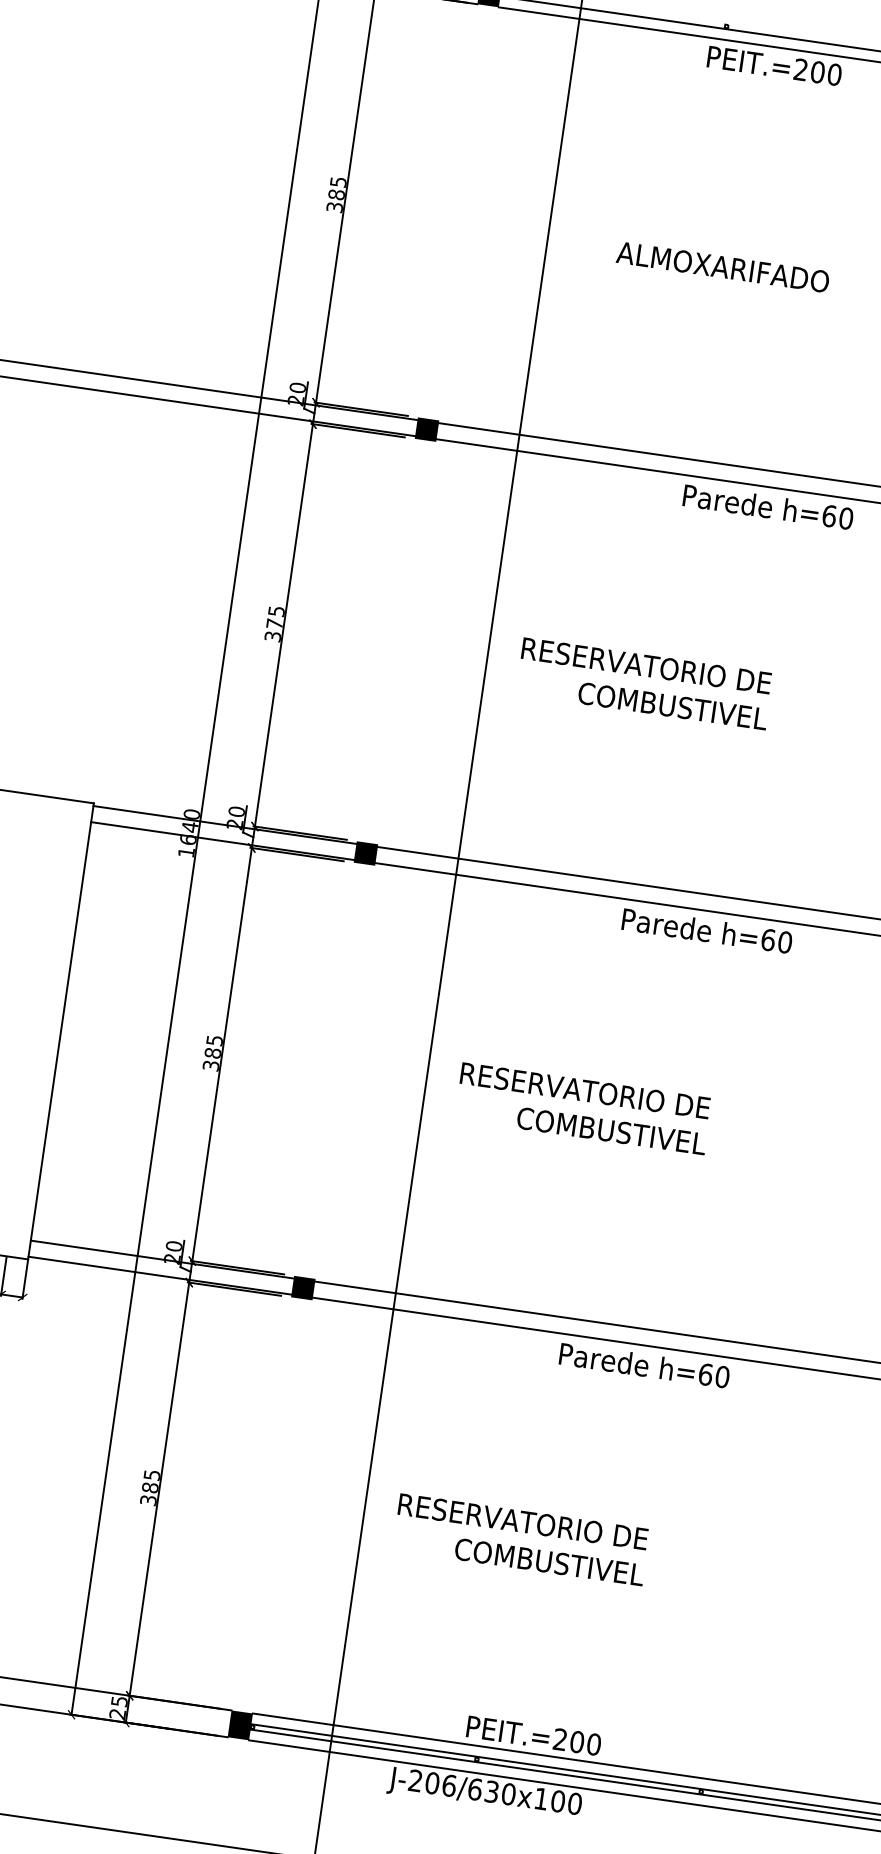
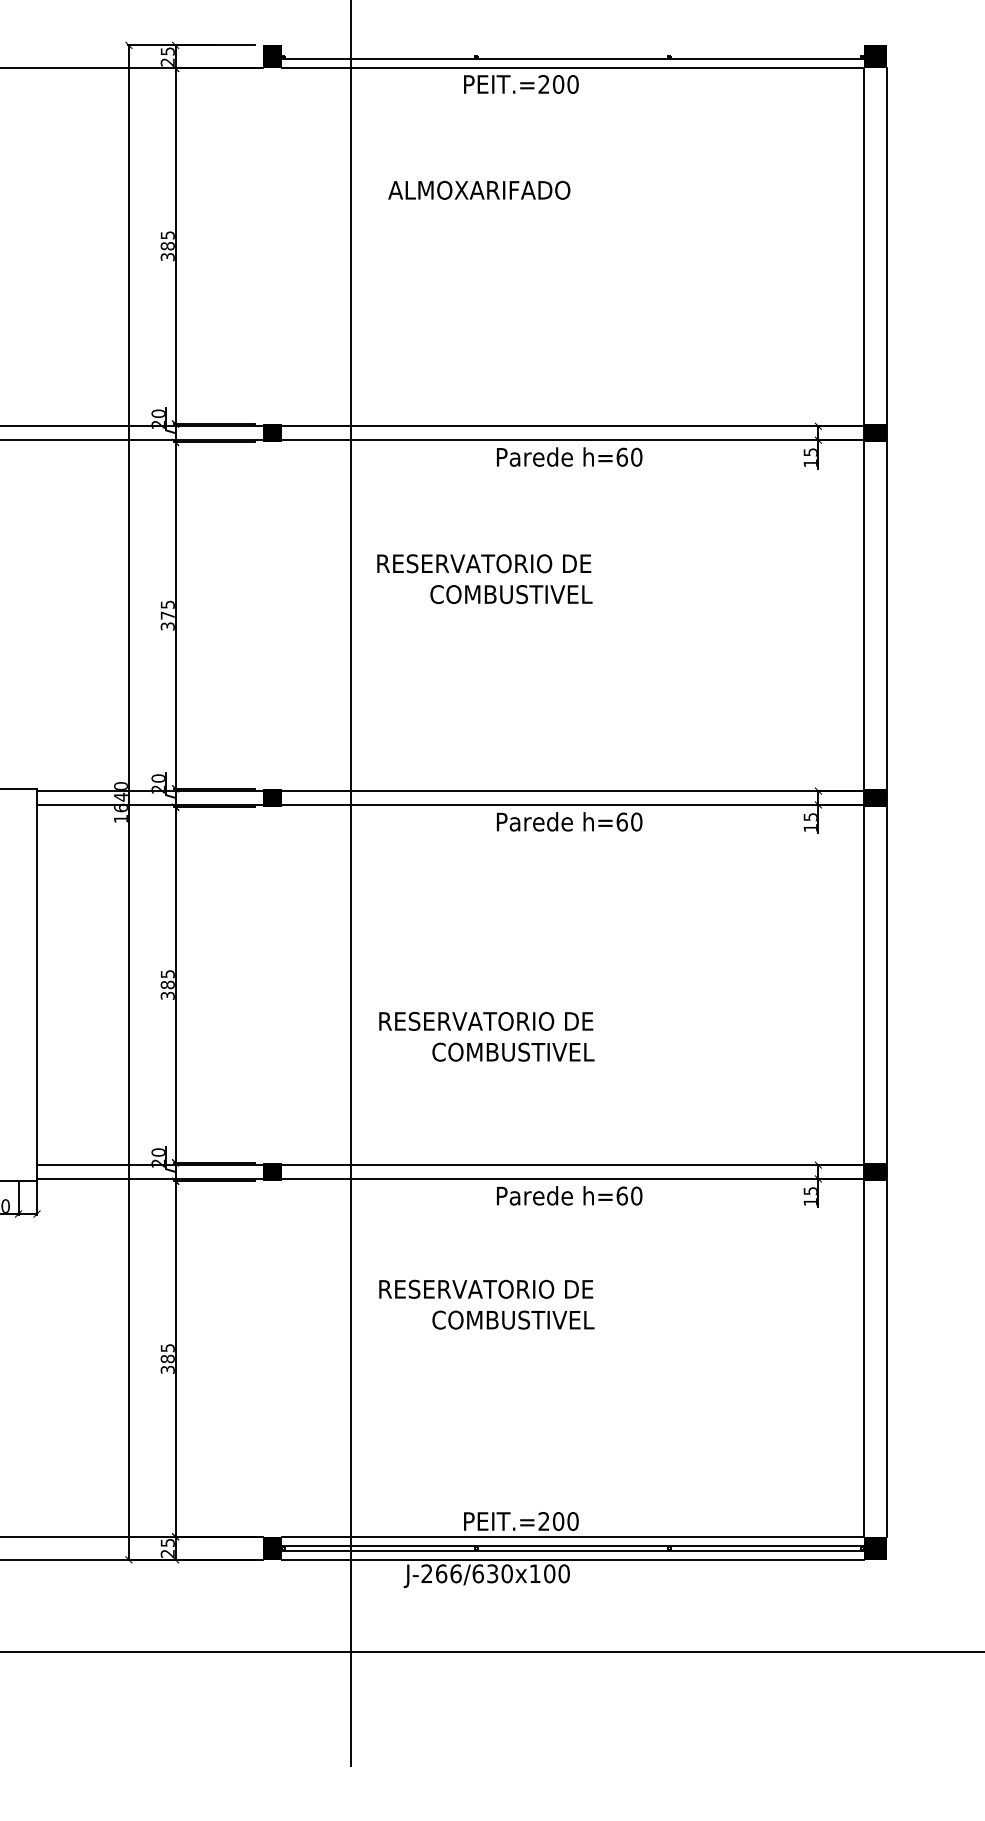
text: (723, 266) -> (479, 189), moved
text: (644, 684) -> (484, 579), moved
text: (583, 1108) -> (486, 1036), moved
text: (520, 1539) -> (486, 1304), moved
text: (432, 1782) -> (441, 1573), J-206/630x100 -> J-266/630x100

